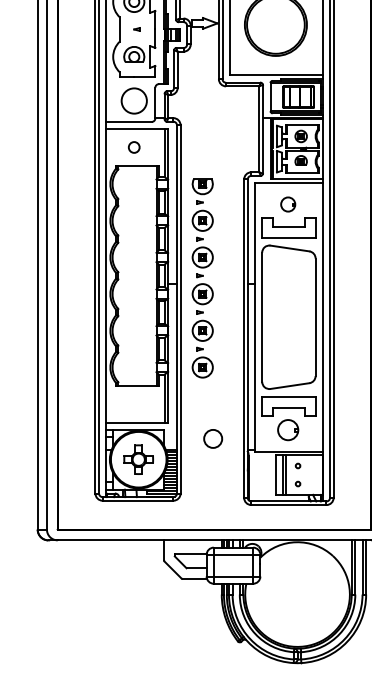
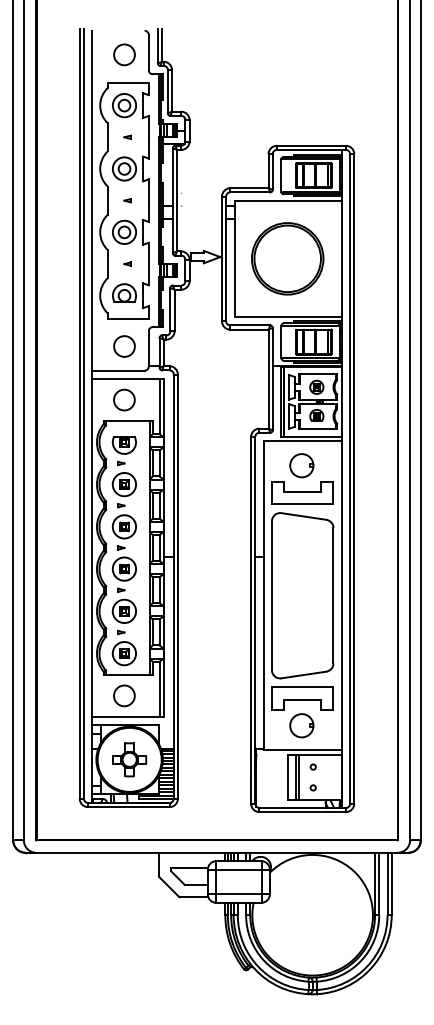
circle: (134, 101) -> (124, 346), size x0.71
circle: (134, 146) -> (124, 399), size x1.67
part: (287, 204) -> (301, 465), size x1.43
part: (201, 278) -> (123, 551), moved
circle: (213, 438) -> (124, 695), moved

